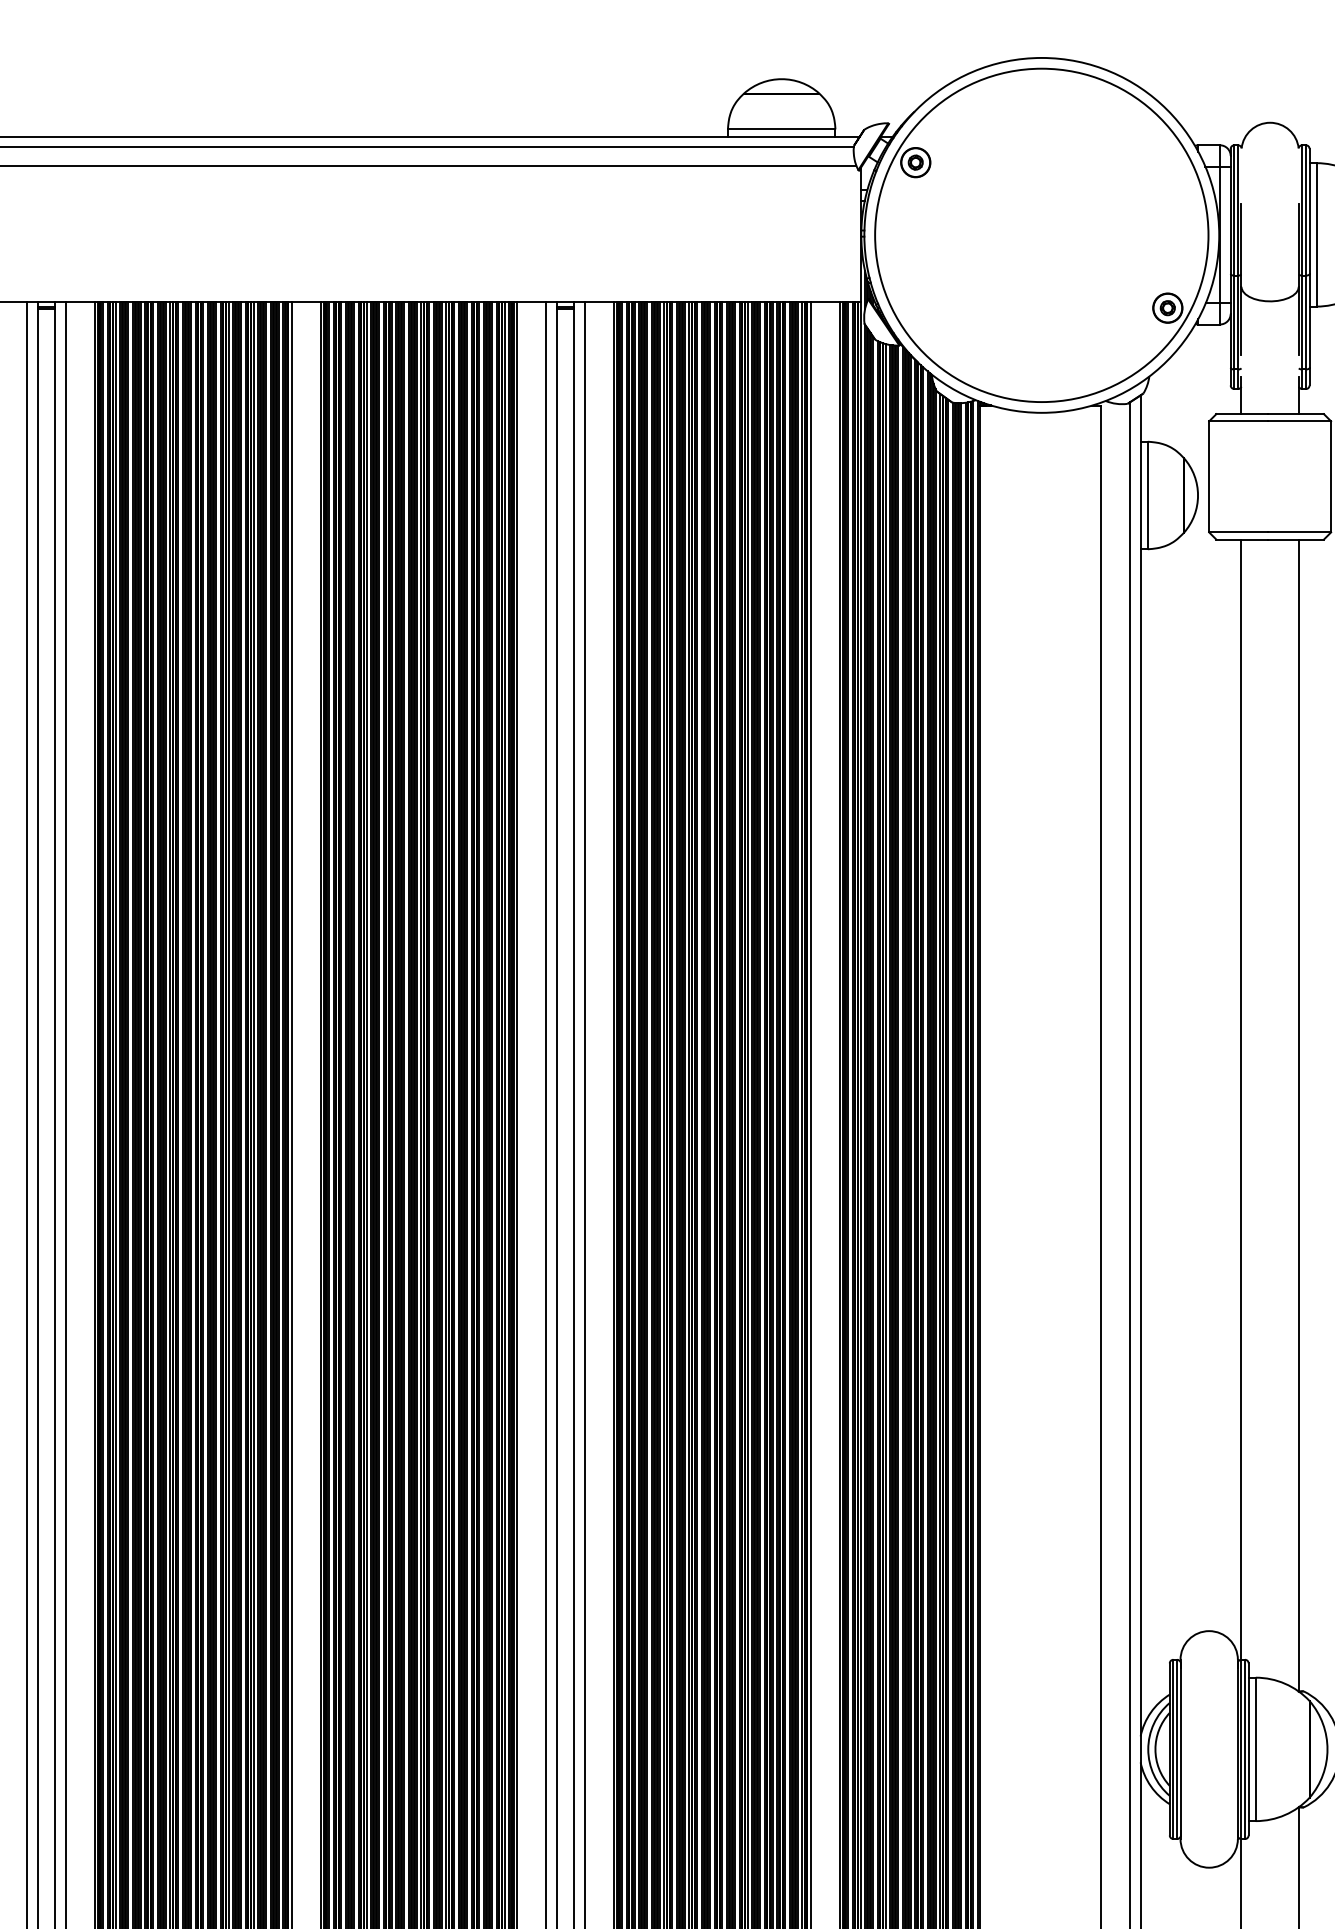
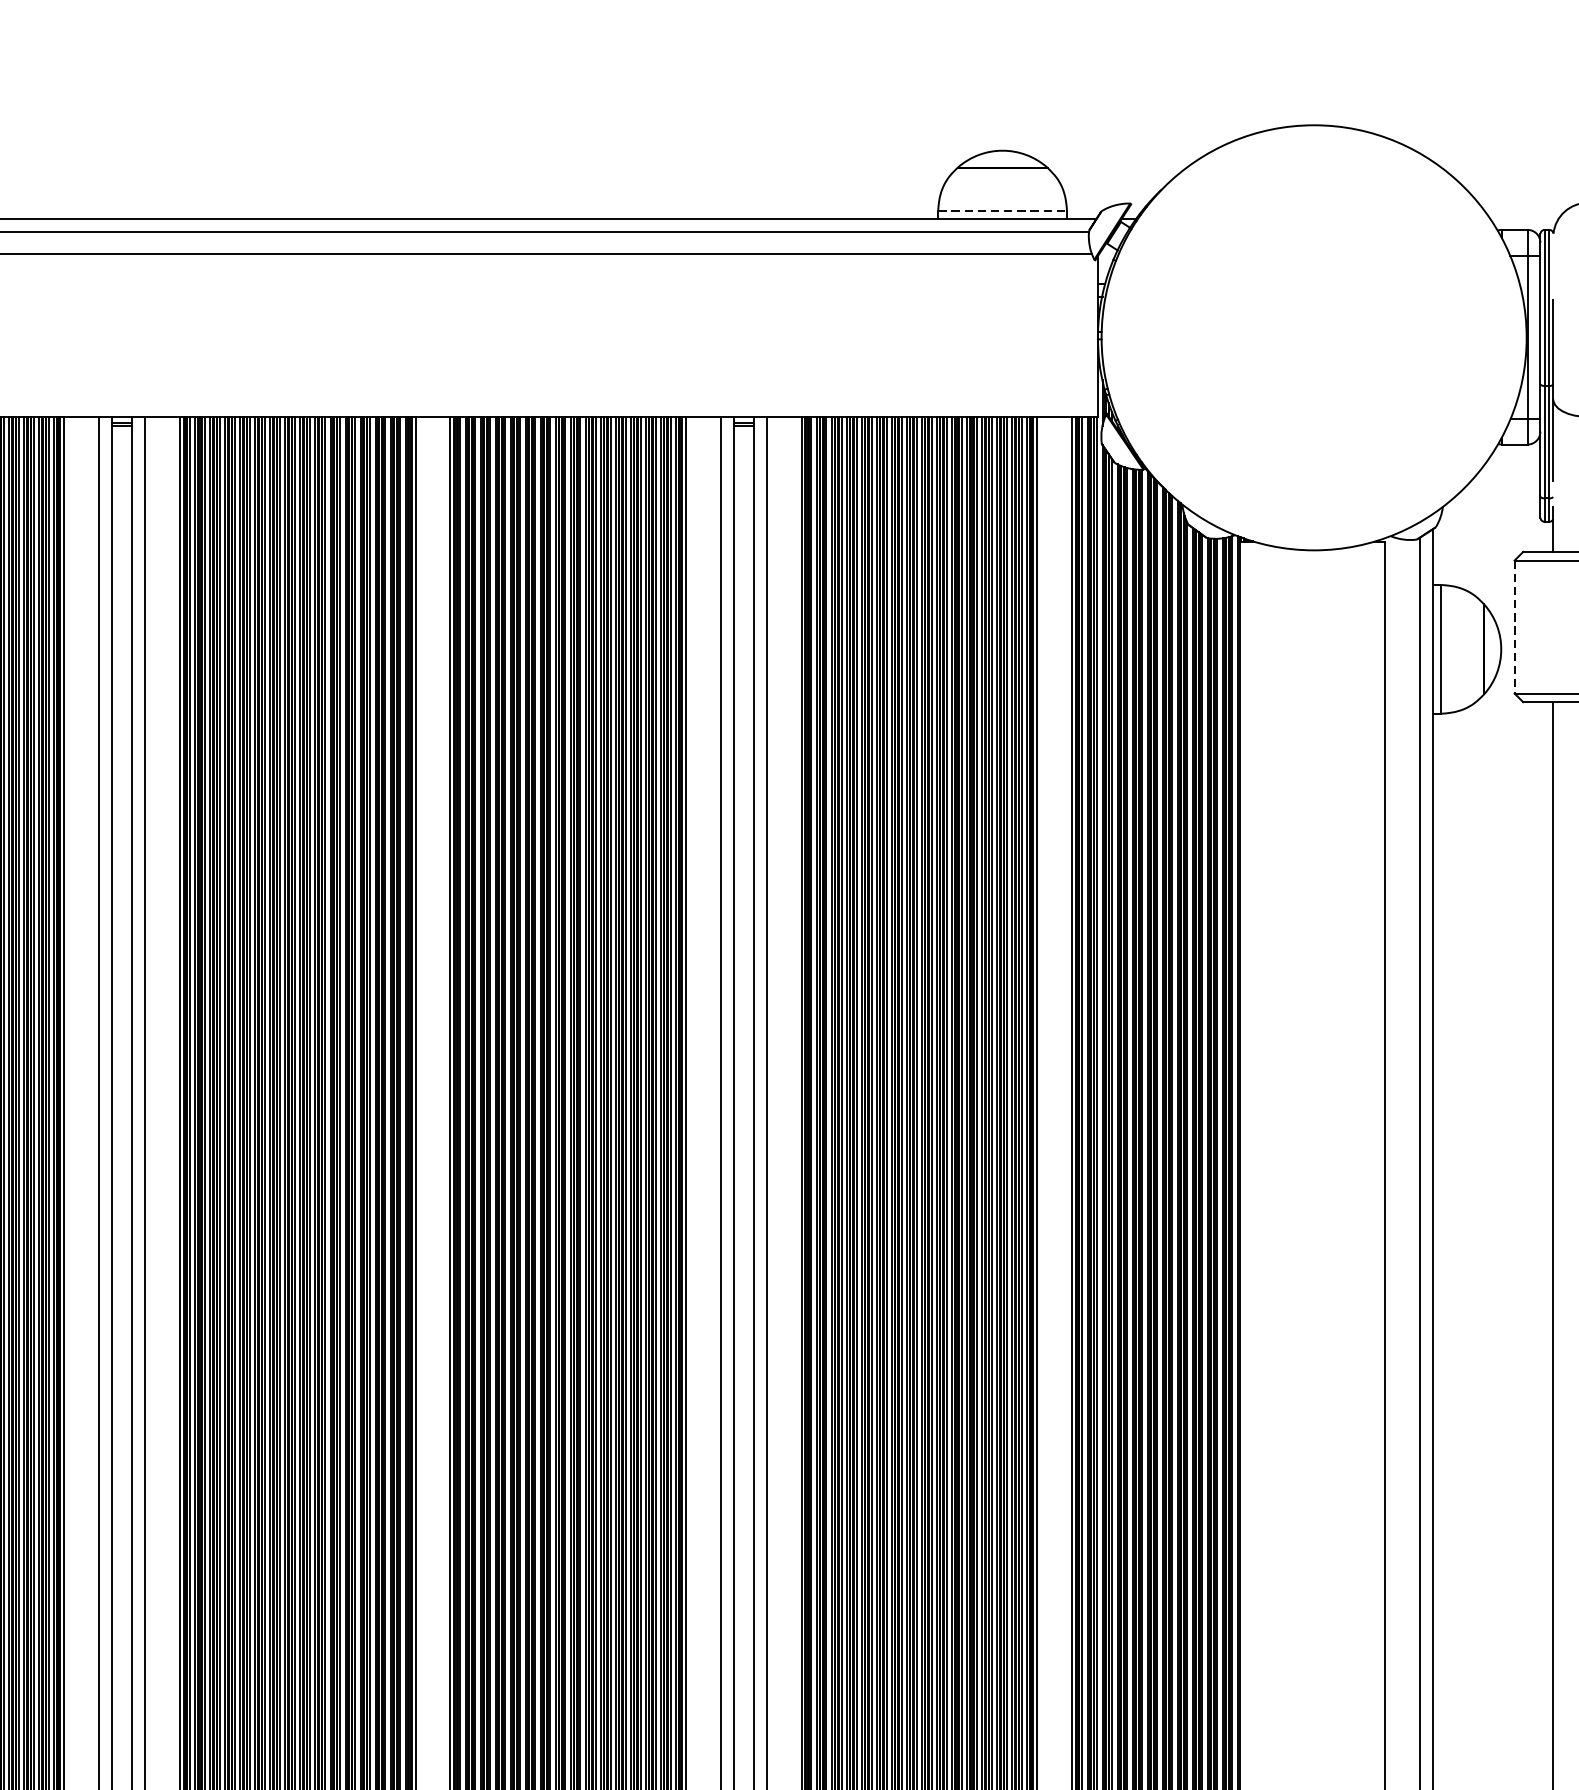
line: (781, 129) -> (1002, 210), solid -> dashed
part: (1041, 234) -> (1313, 336), removed
line: (1209, 476) -> (1515, 626), solid -> dashed

